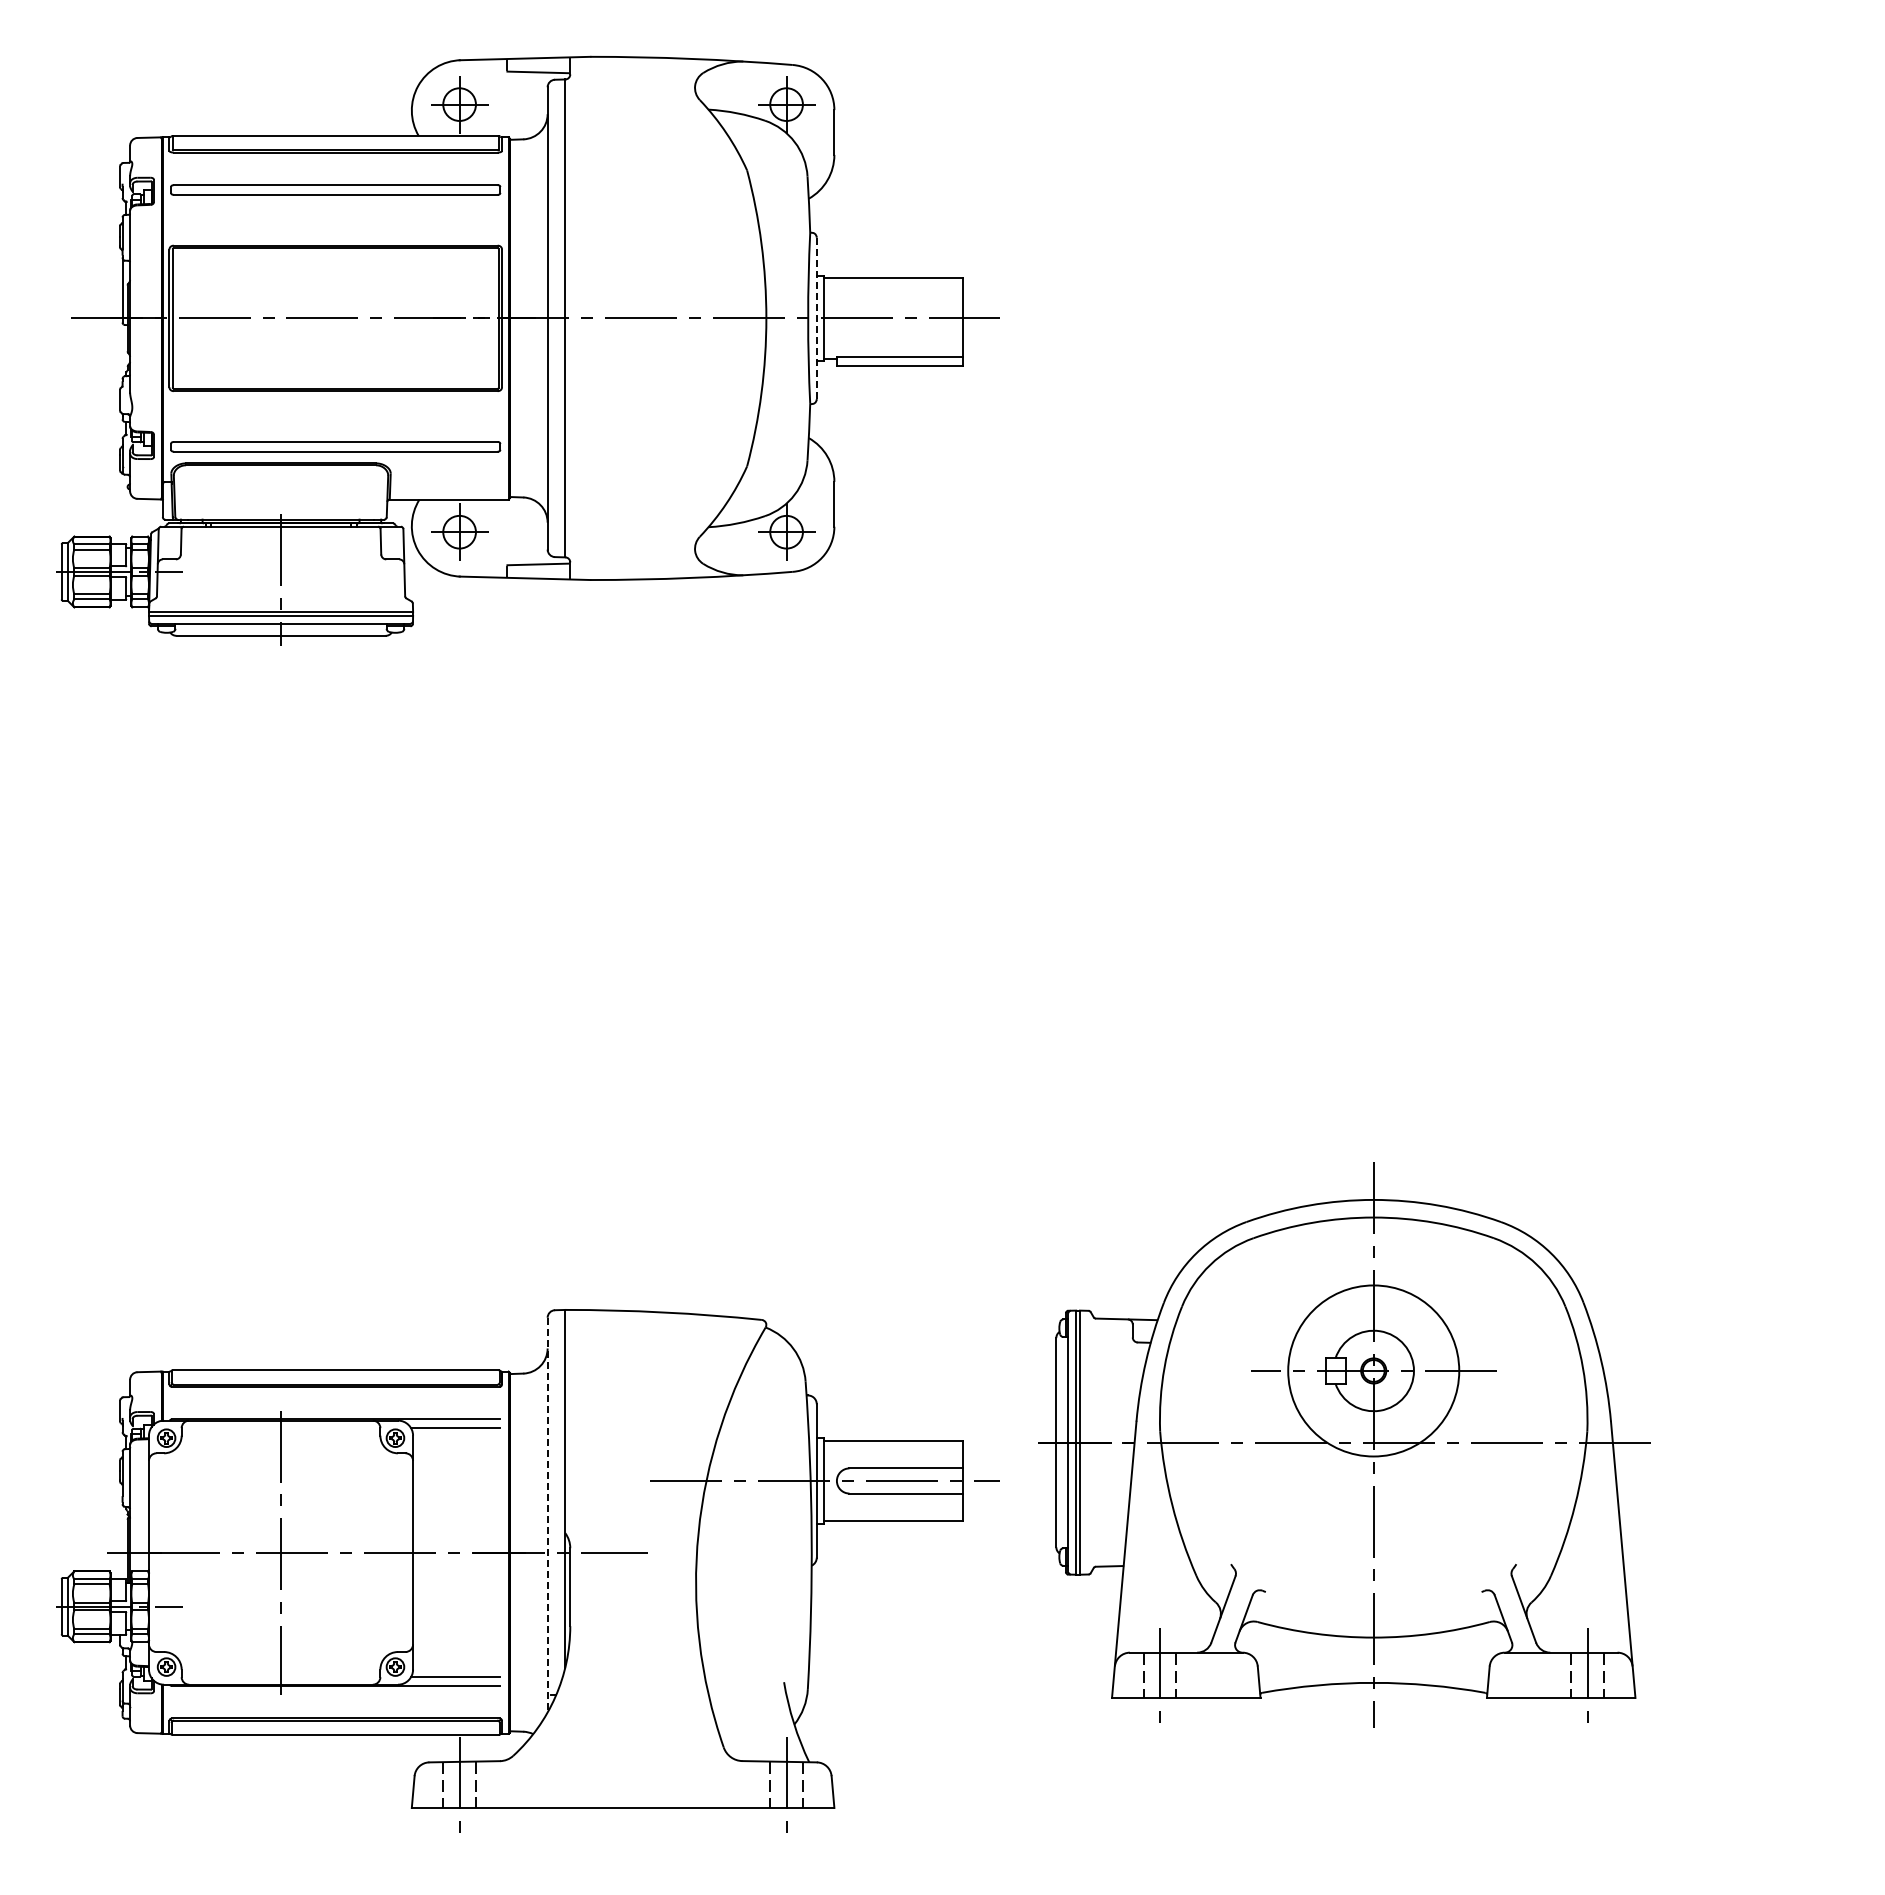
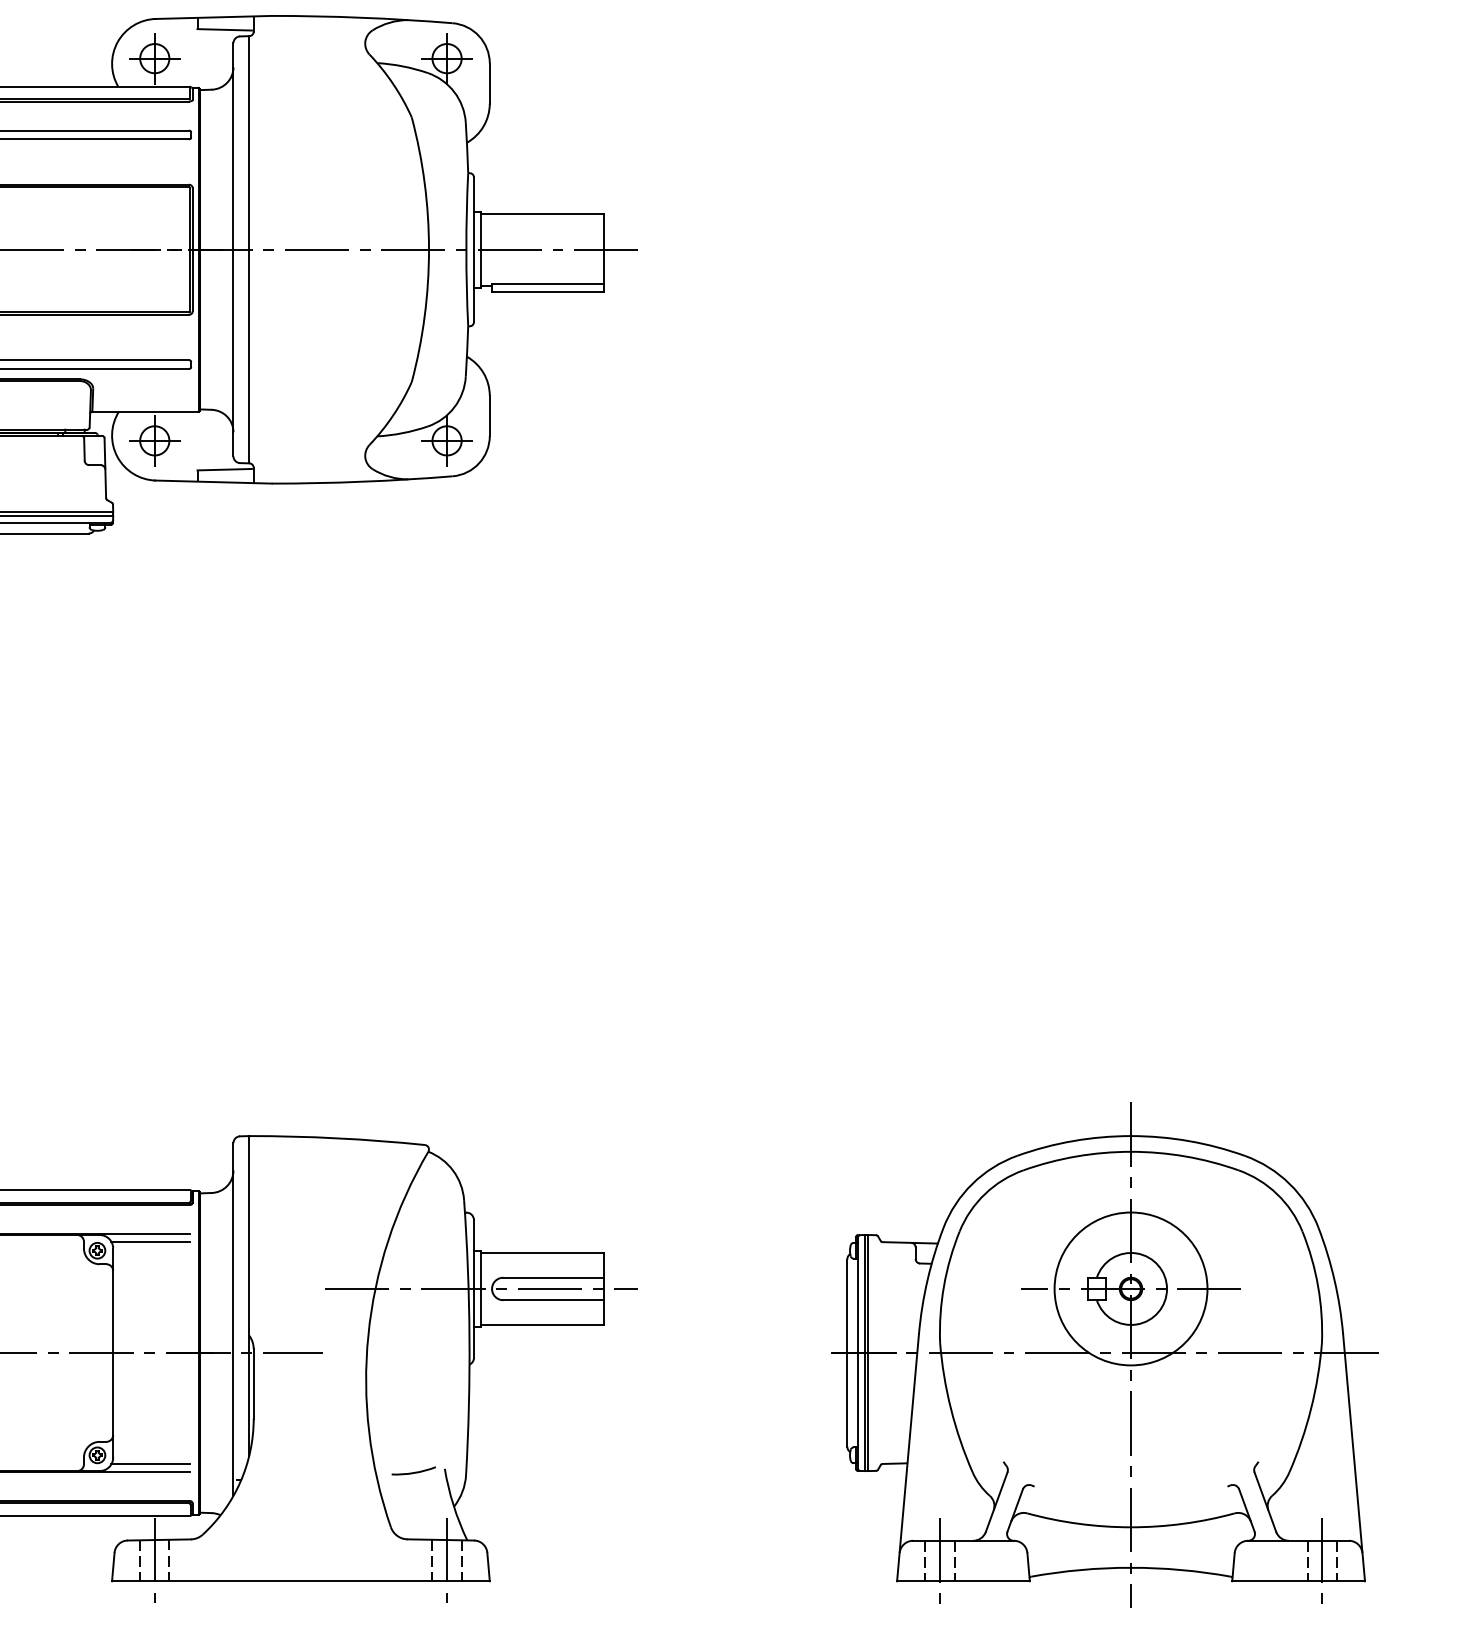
line: (816, 318) -> (473, 249), dashed -> solid
part: (1344, 1444) -> (1104, 1354), moved
line: (547, 1515) -> (233, 1319), dashed -> solid
arc: (749, 1685) -> (413, 1471), added

